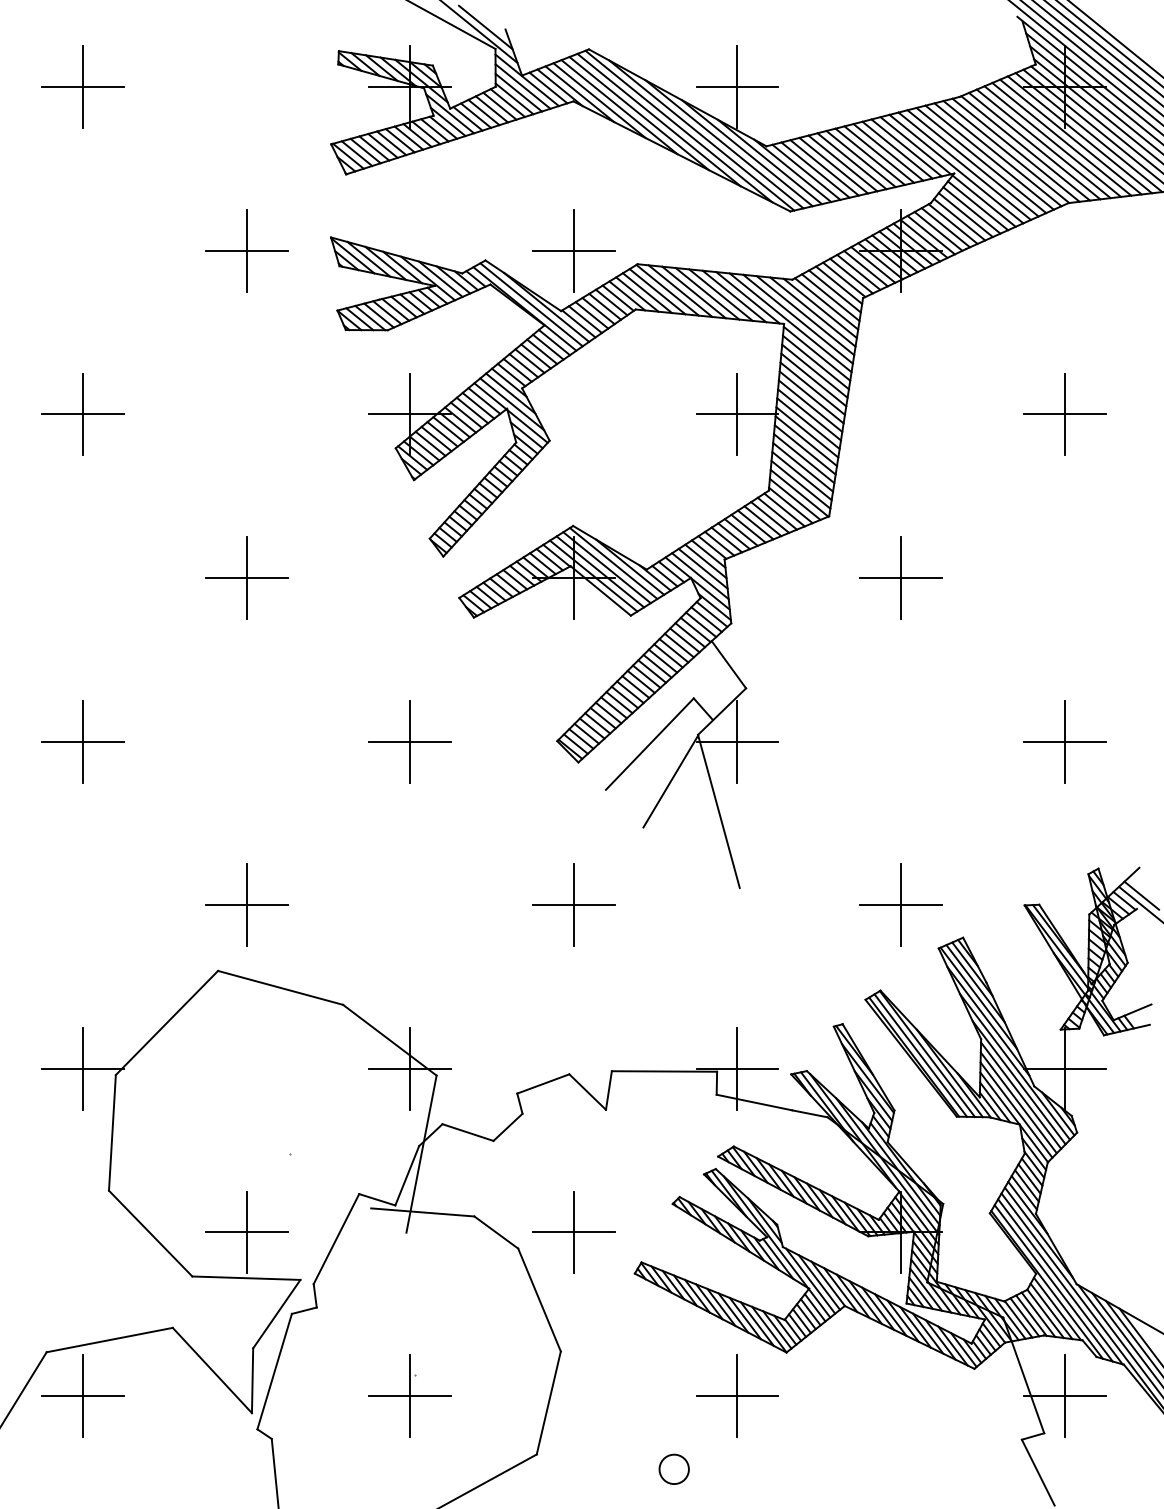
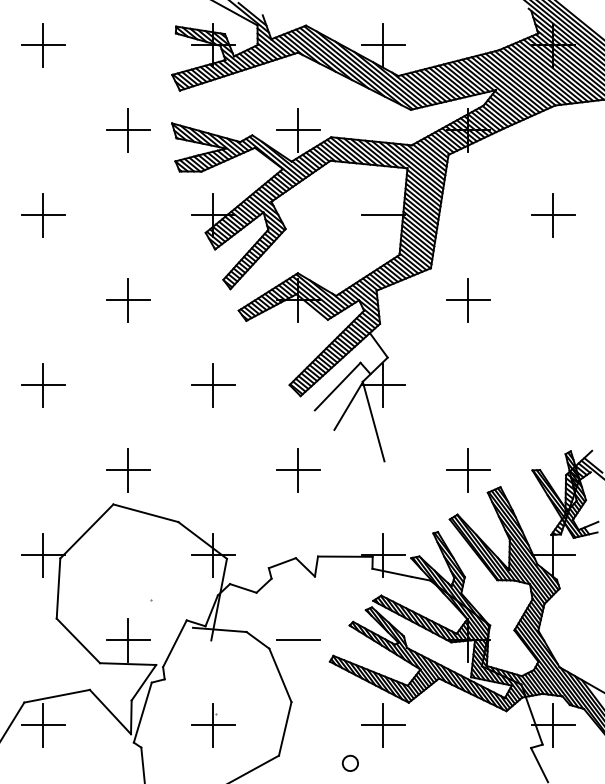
line: (737, 414) -> (383, 215), removed
part: (1065, 741) -> (553, 385), removed
line: (574, 1232) -> (298, 640), removed

